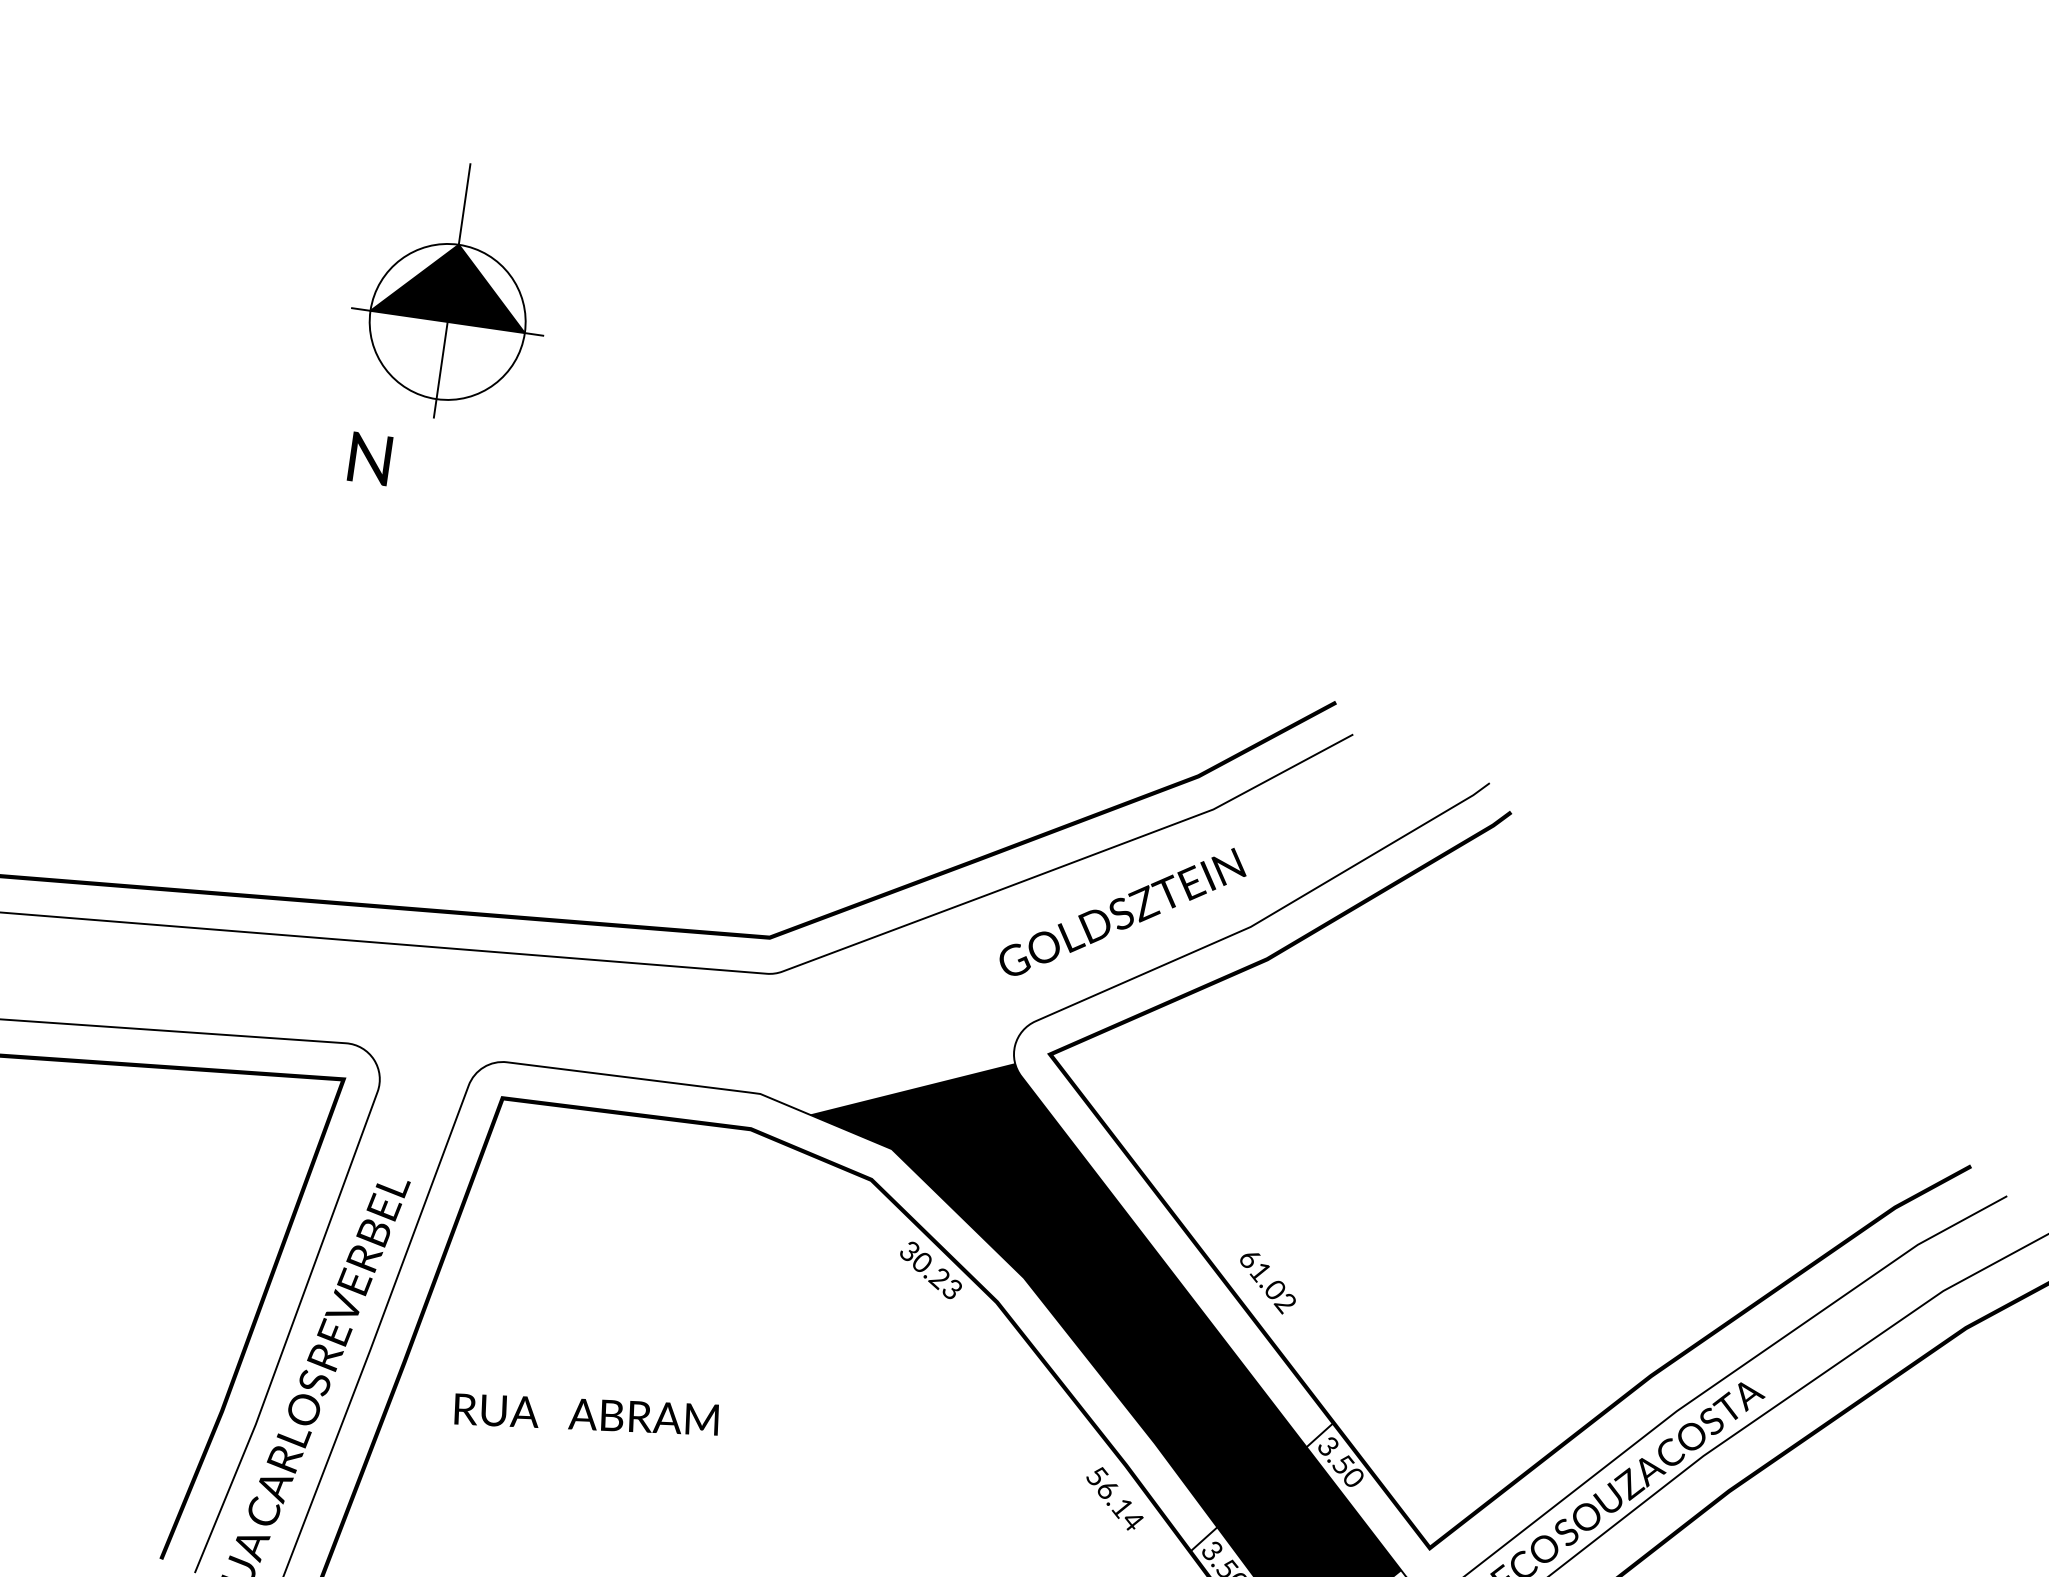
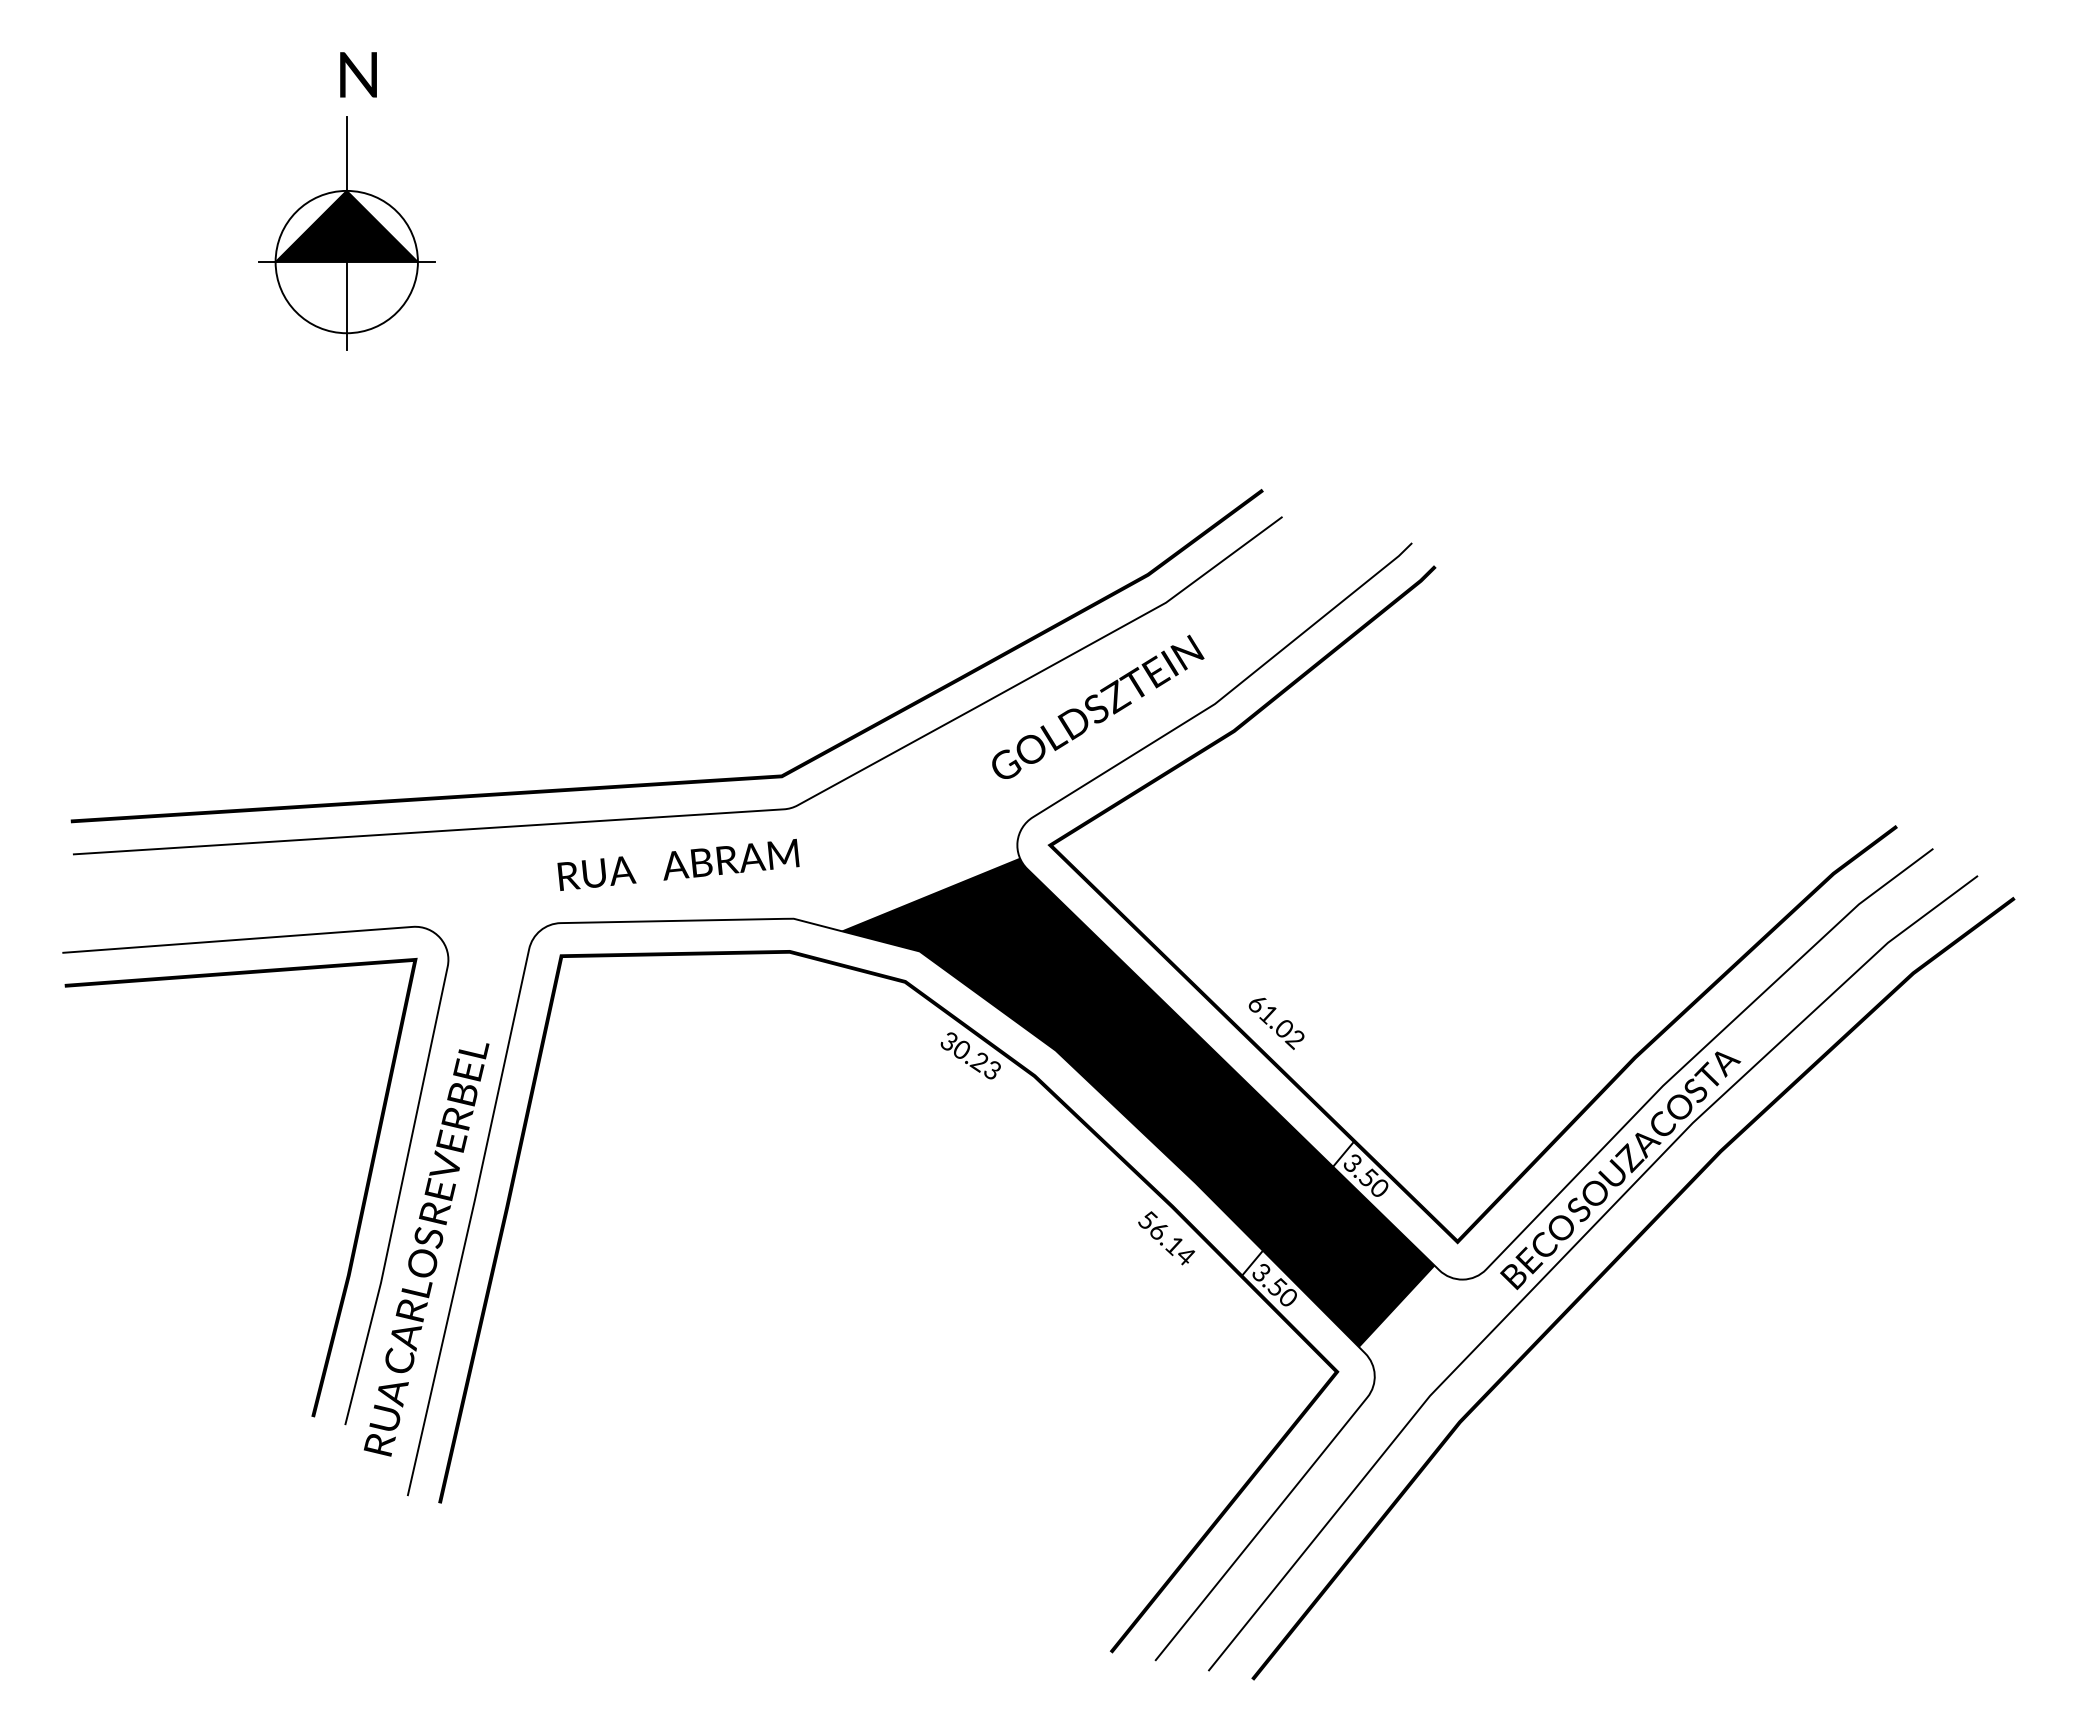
part: (451, 290) -> (346, 233), moved
text: (370, 458) -> (358, 74), moved
text: (586, 1414) -> (678, 864), moved

